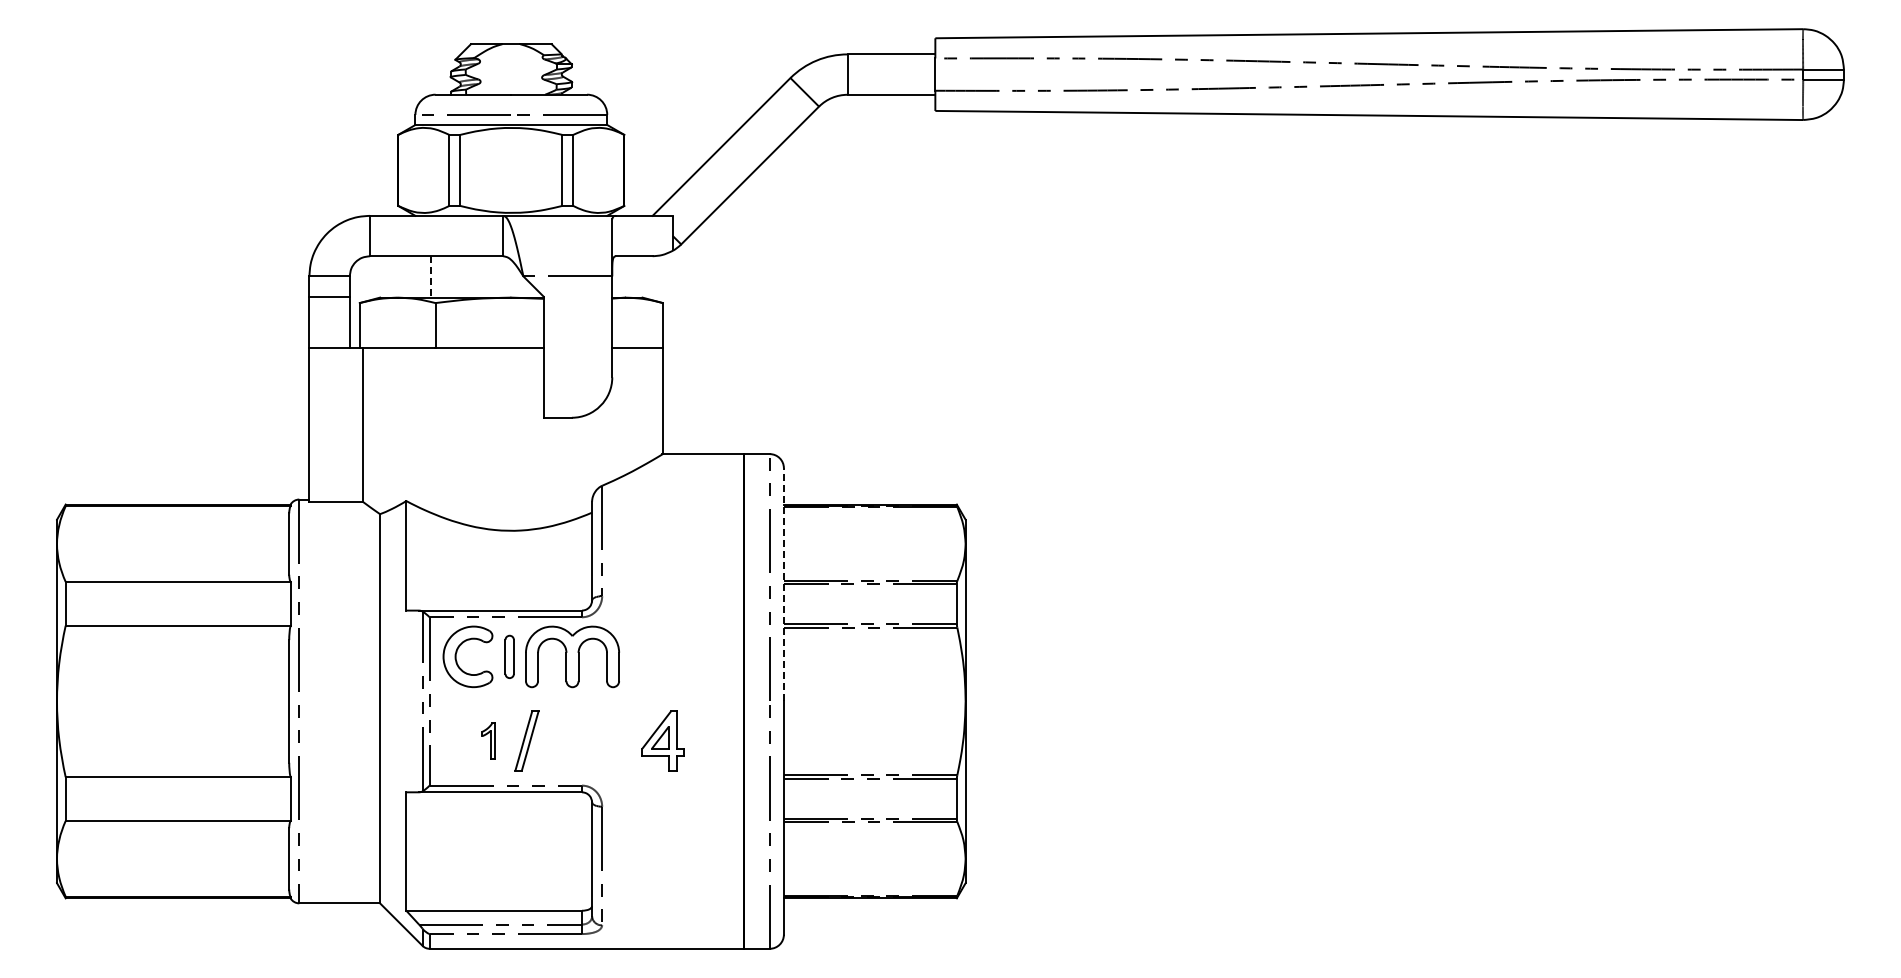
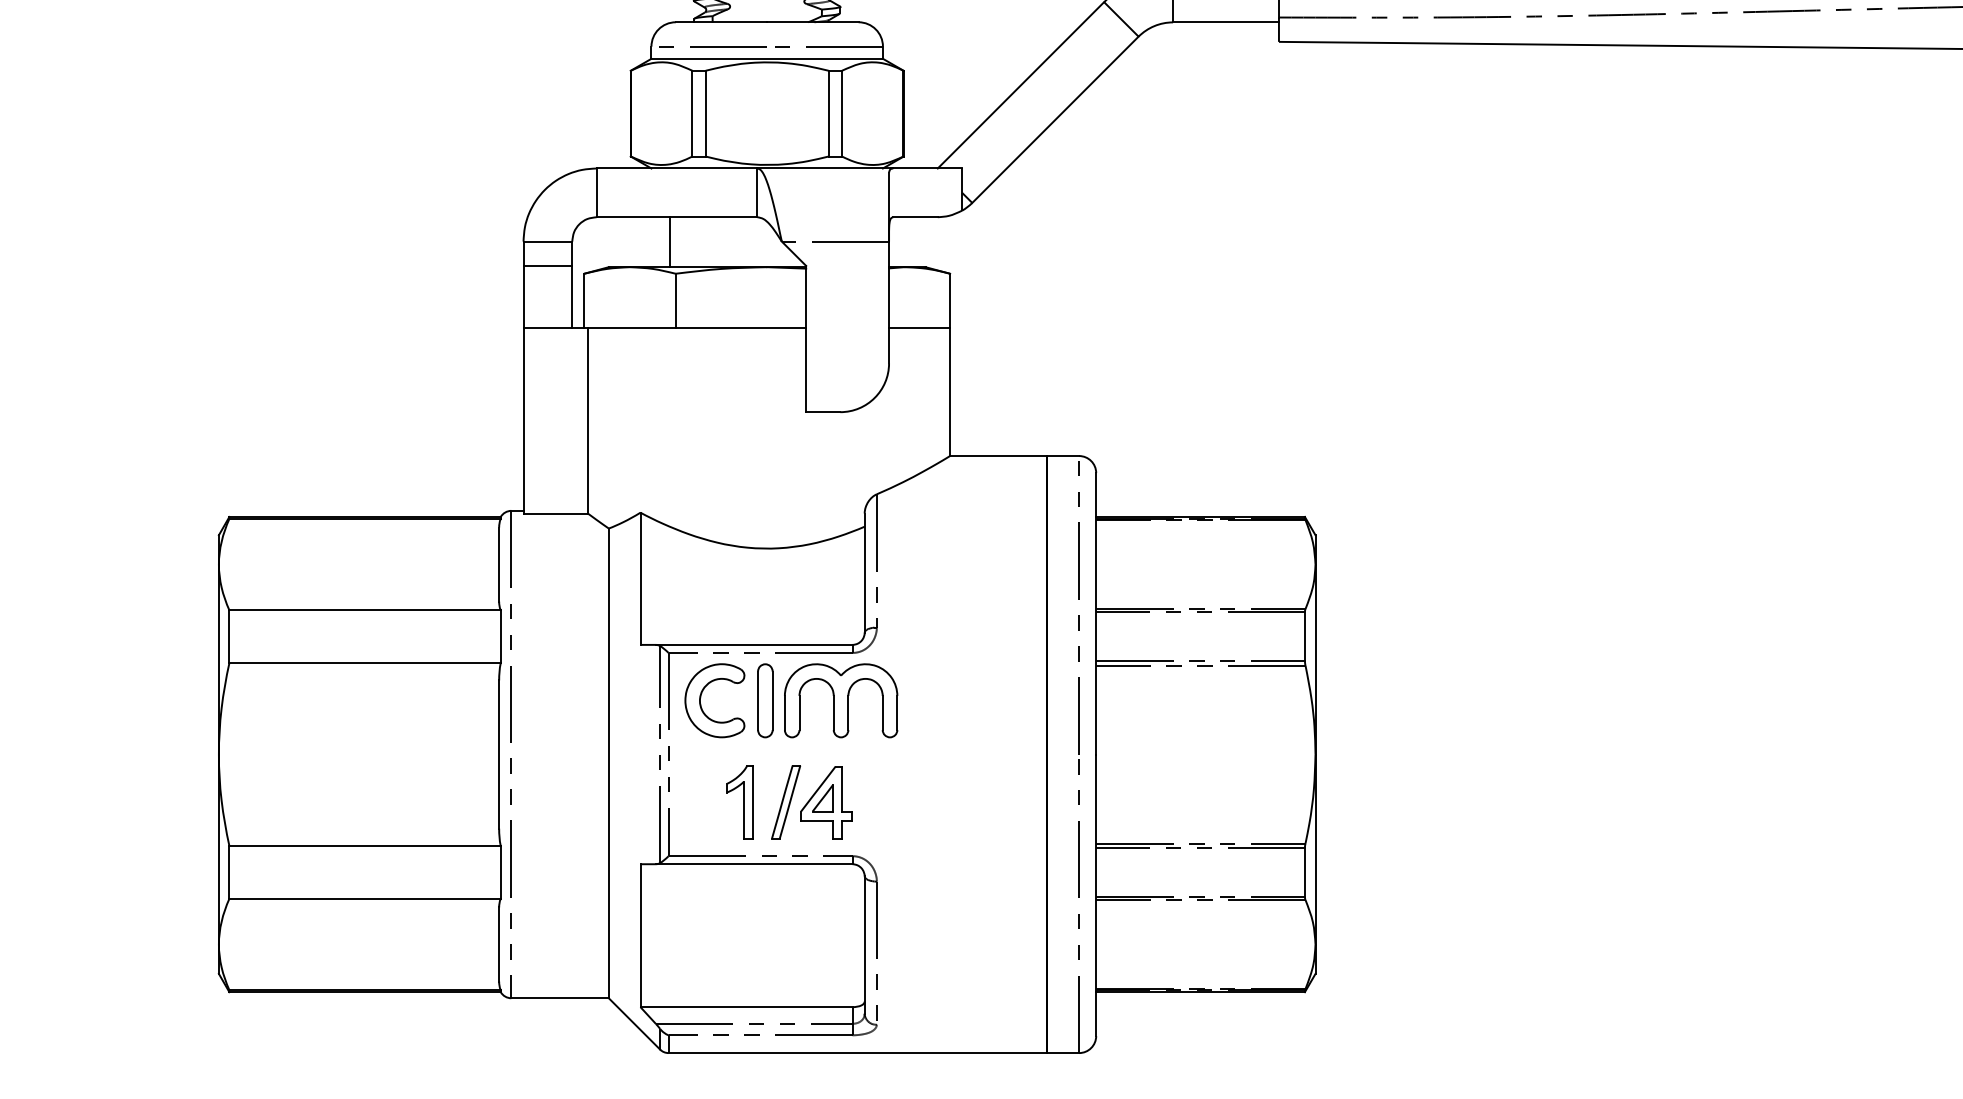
line: (431, 276) -> (670, 241), dashed -> solid
line: (783, 584) -> (1095, 613), dashed -> solid
part: (509, 656) -> (765, 700), size x1.43
part: (488, 740) -> (739, 801), size x1.67
part: (662, 740) -> (825, 801), moved

